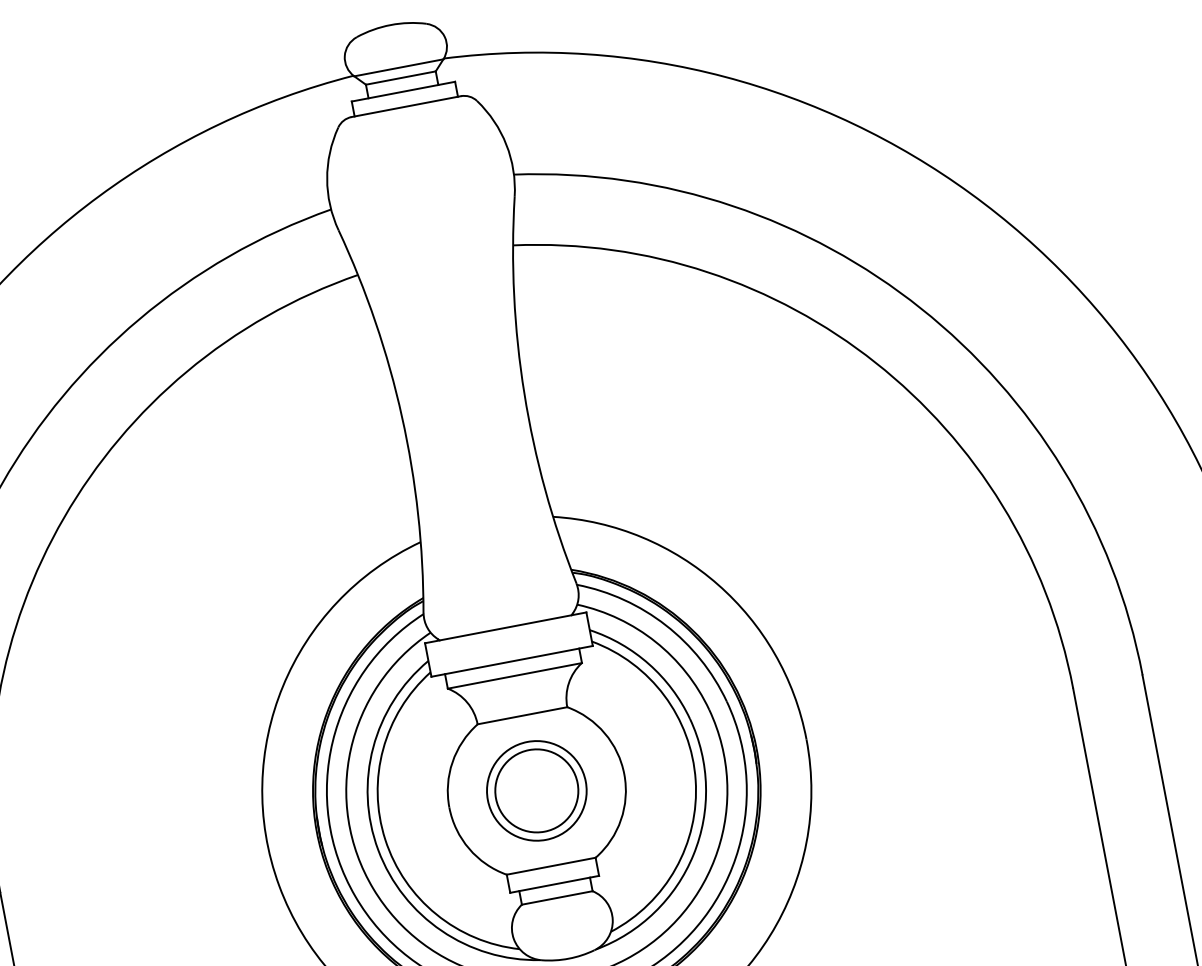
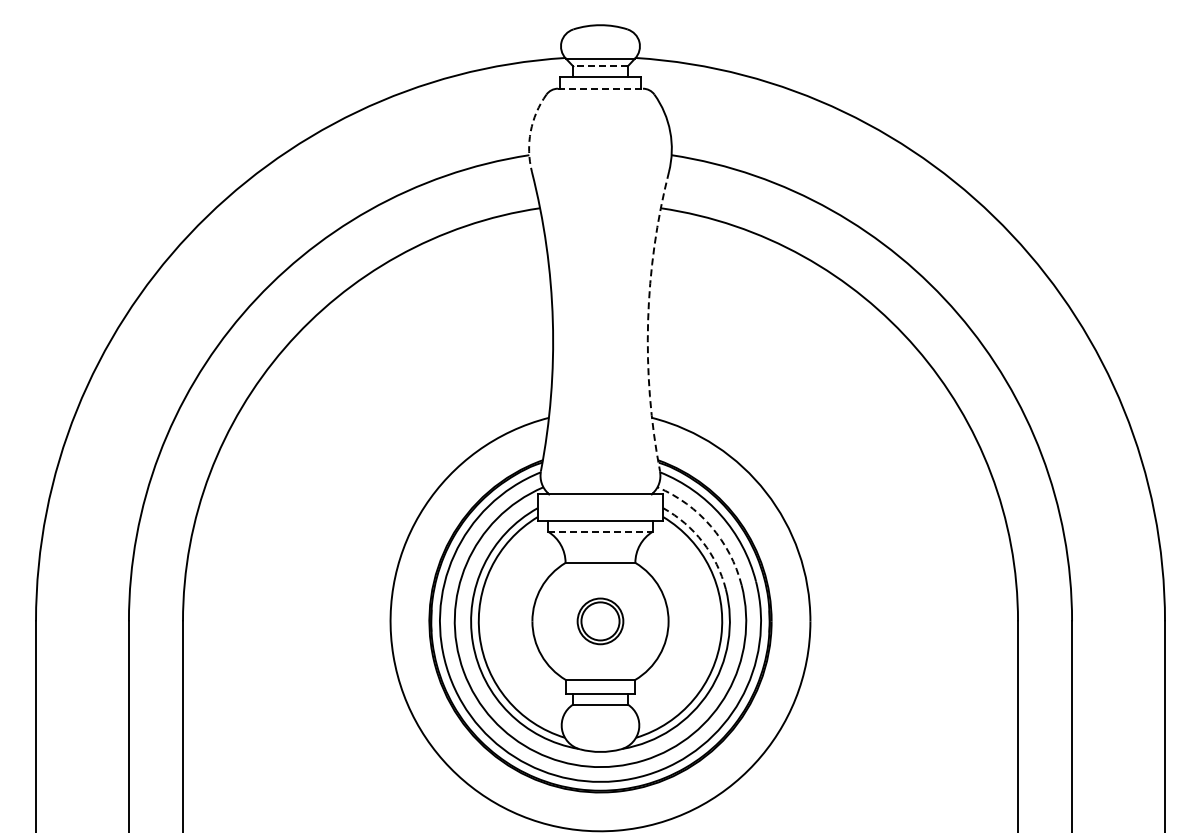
line: (400, 78) -> (600, 66), solid -> dashed
line: (406, 106) -> (600, 88), solid -> dashed
arc: (326, 178) -> (530, 131), solid -> dashed
arc: (524, 393) -> (648, 321), solid -> dashed
arc: (656, 641) -> (711, 526), solid -> dashed
arc: (648, 664) -> (702, 542), solid -> dashed
line: (516, 675) -> (601, 531), solid -> dashed
part: (536, 791) -> (600, 621), size x0.6

